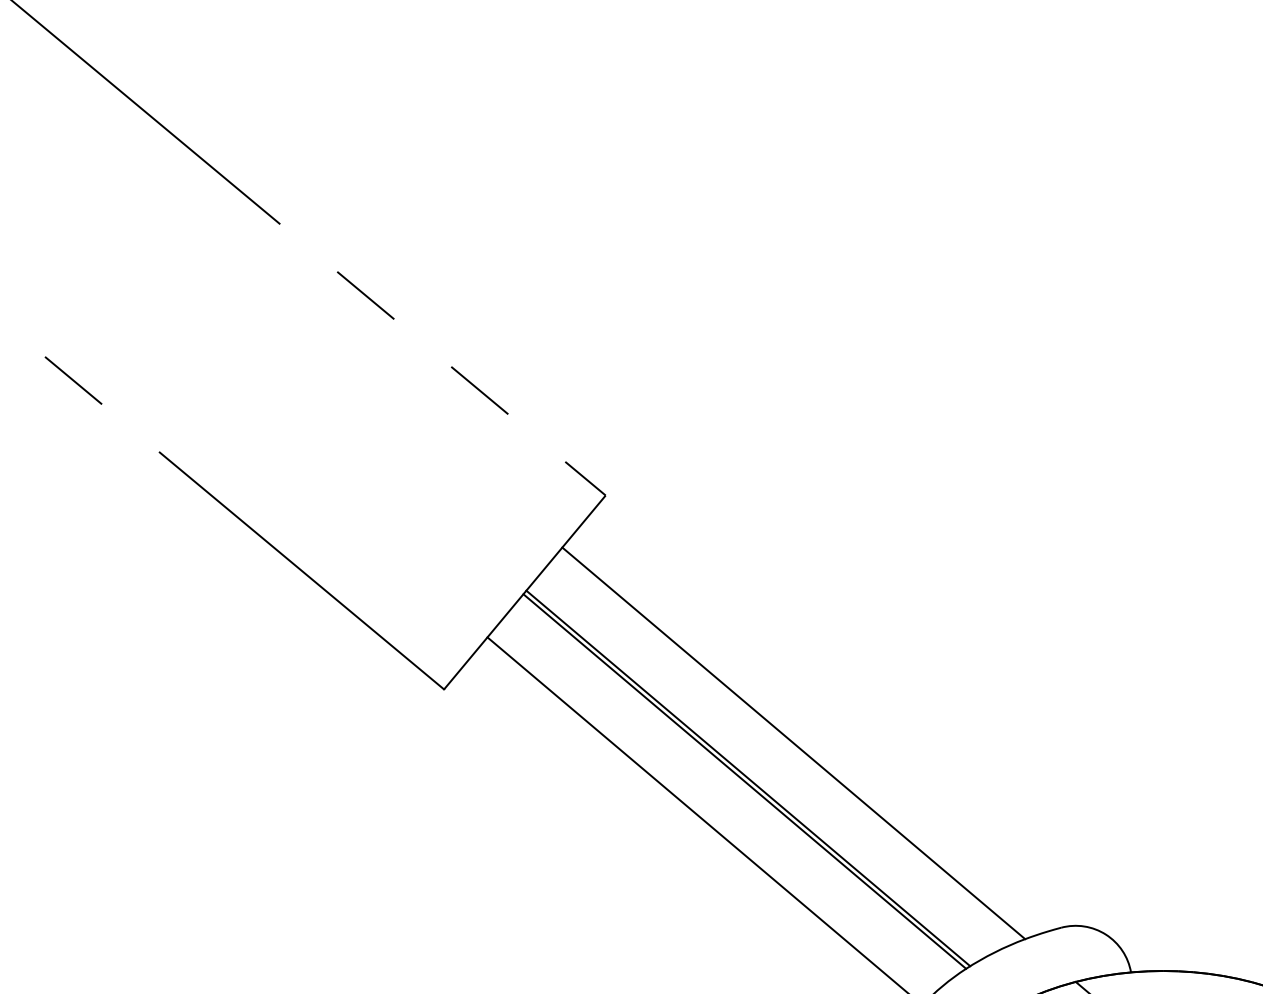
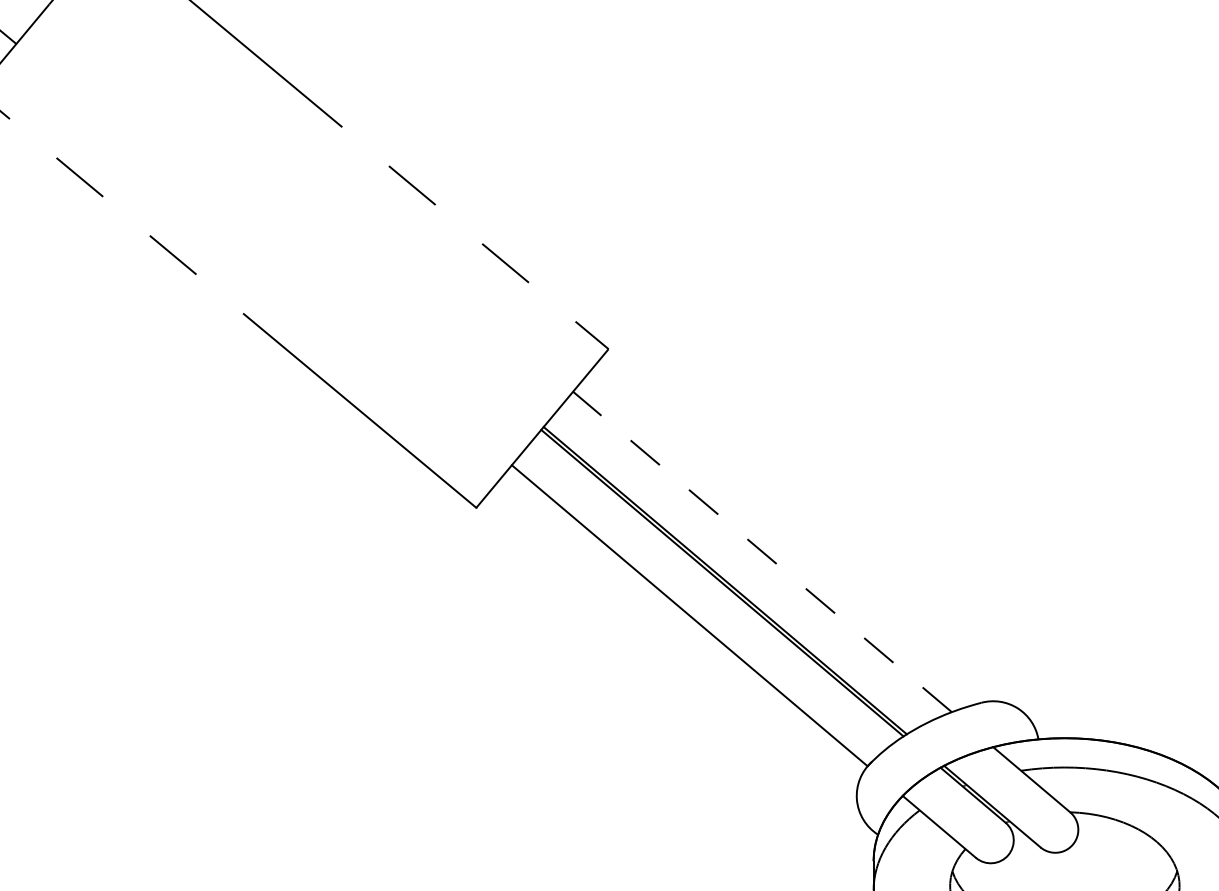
line: (793, 742) -> (762, 551), solid -> dashed

